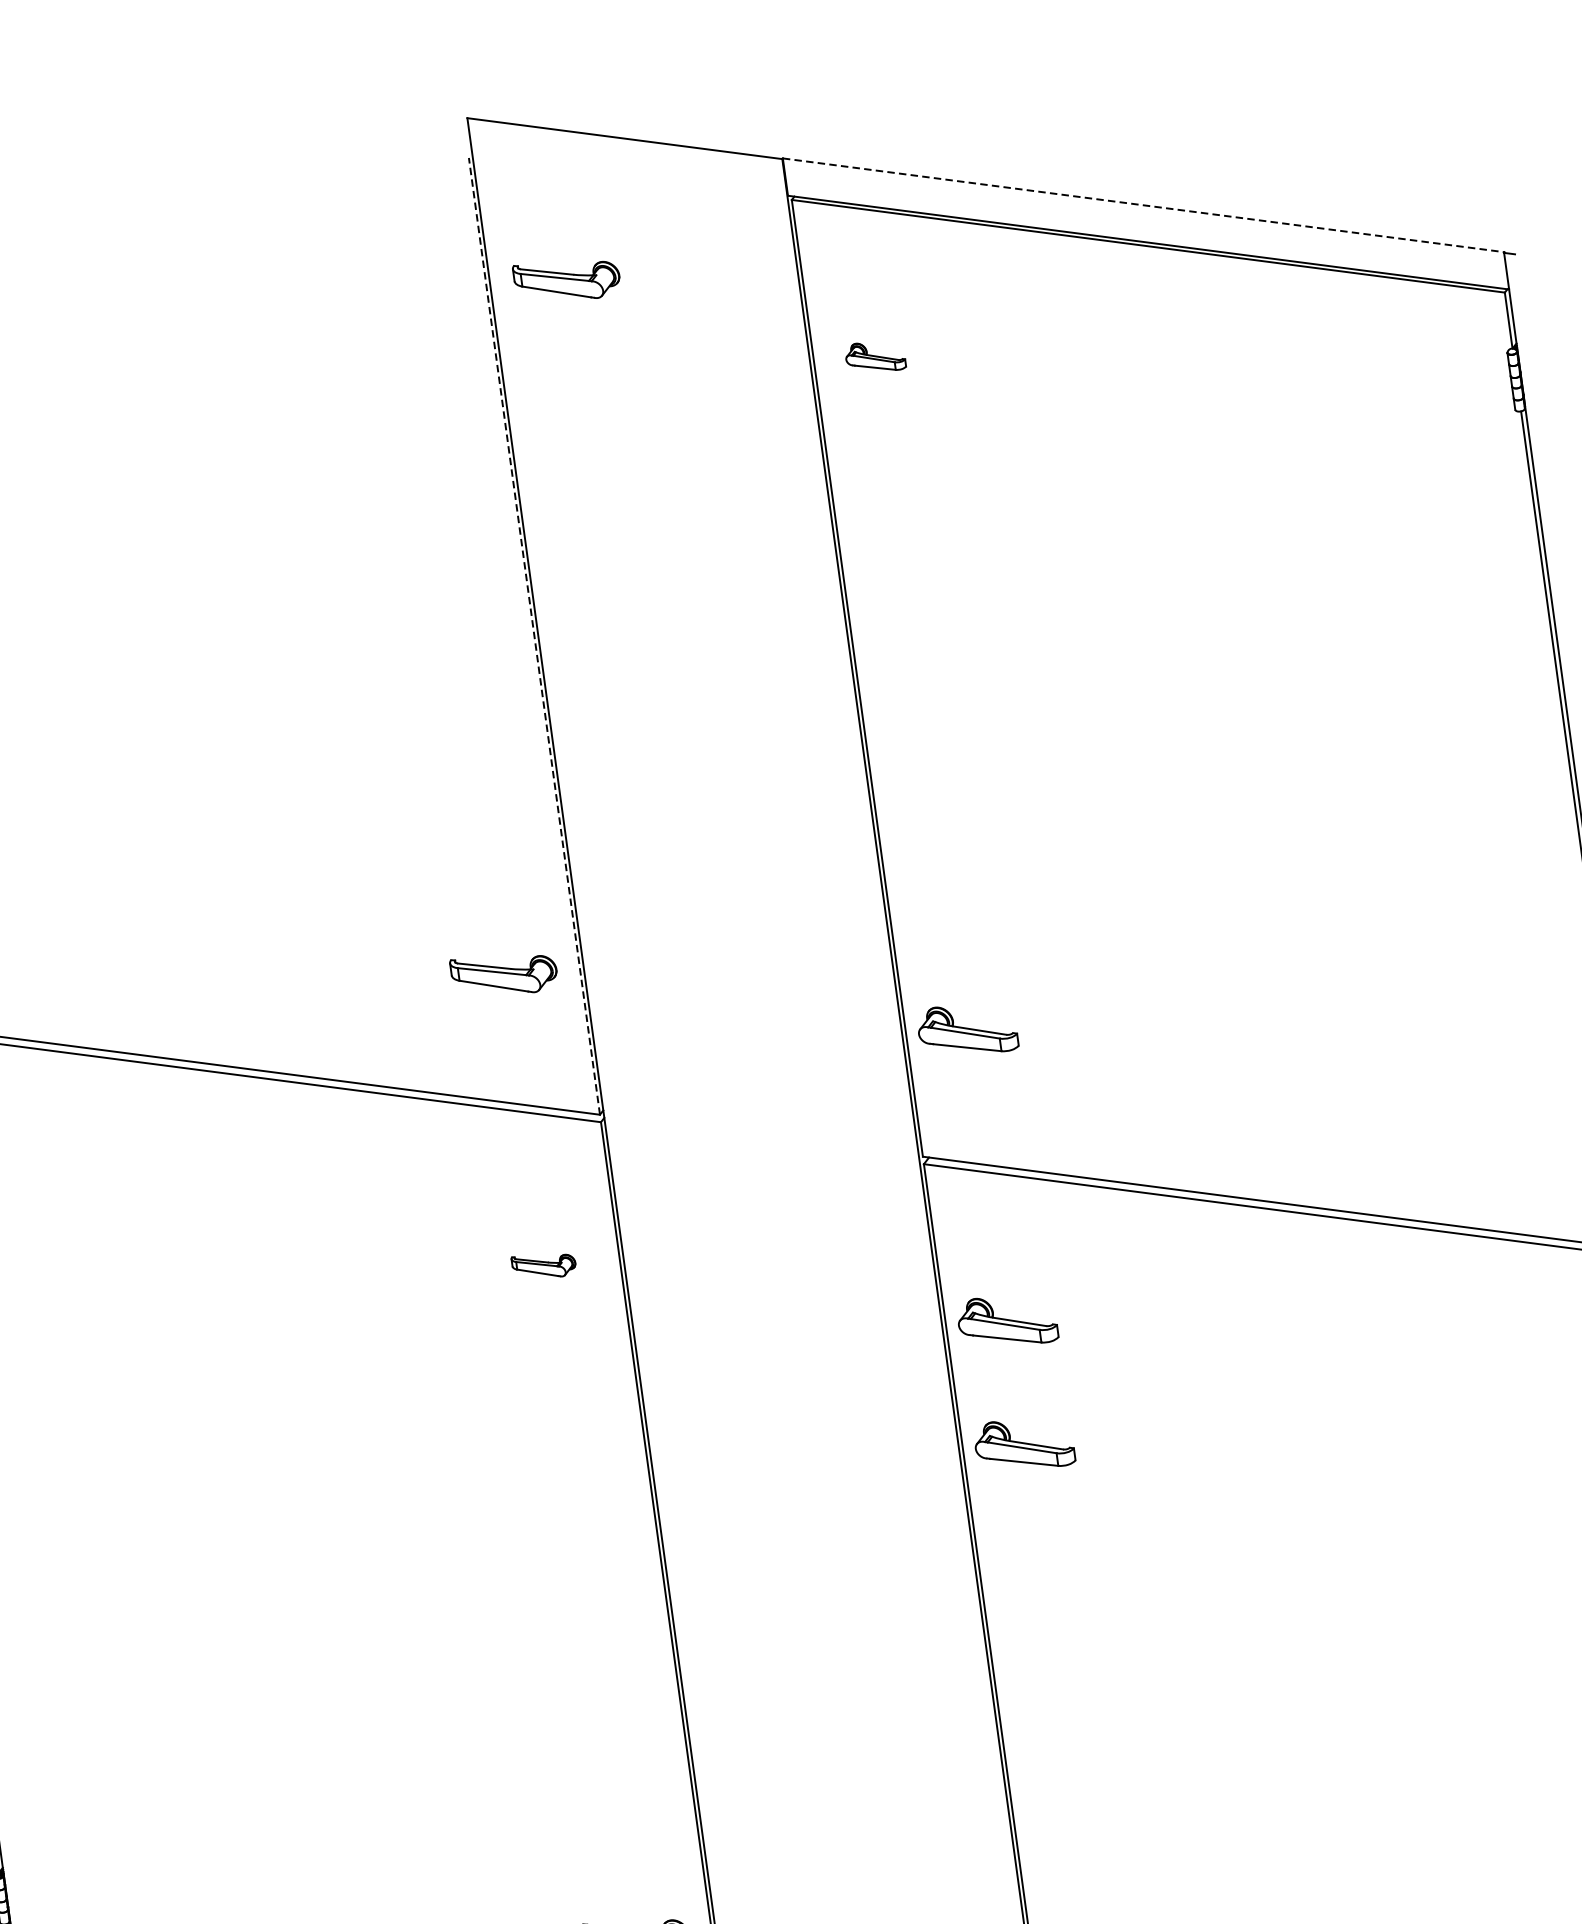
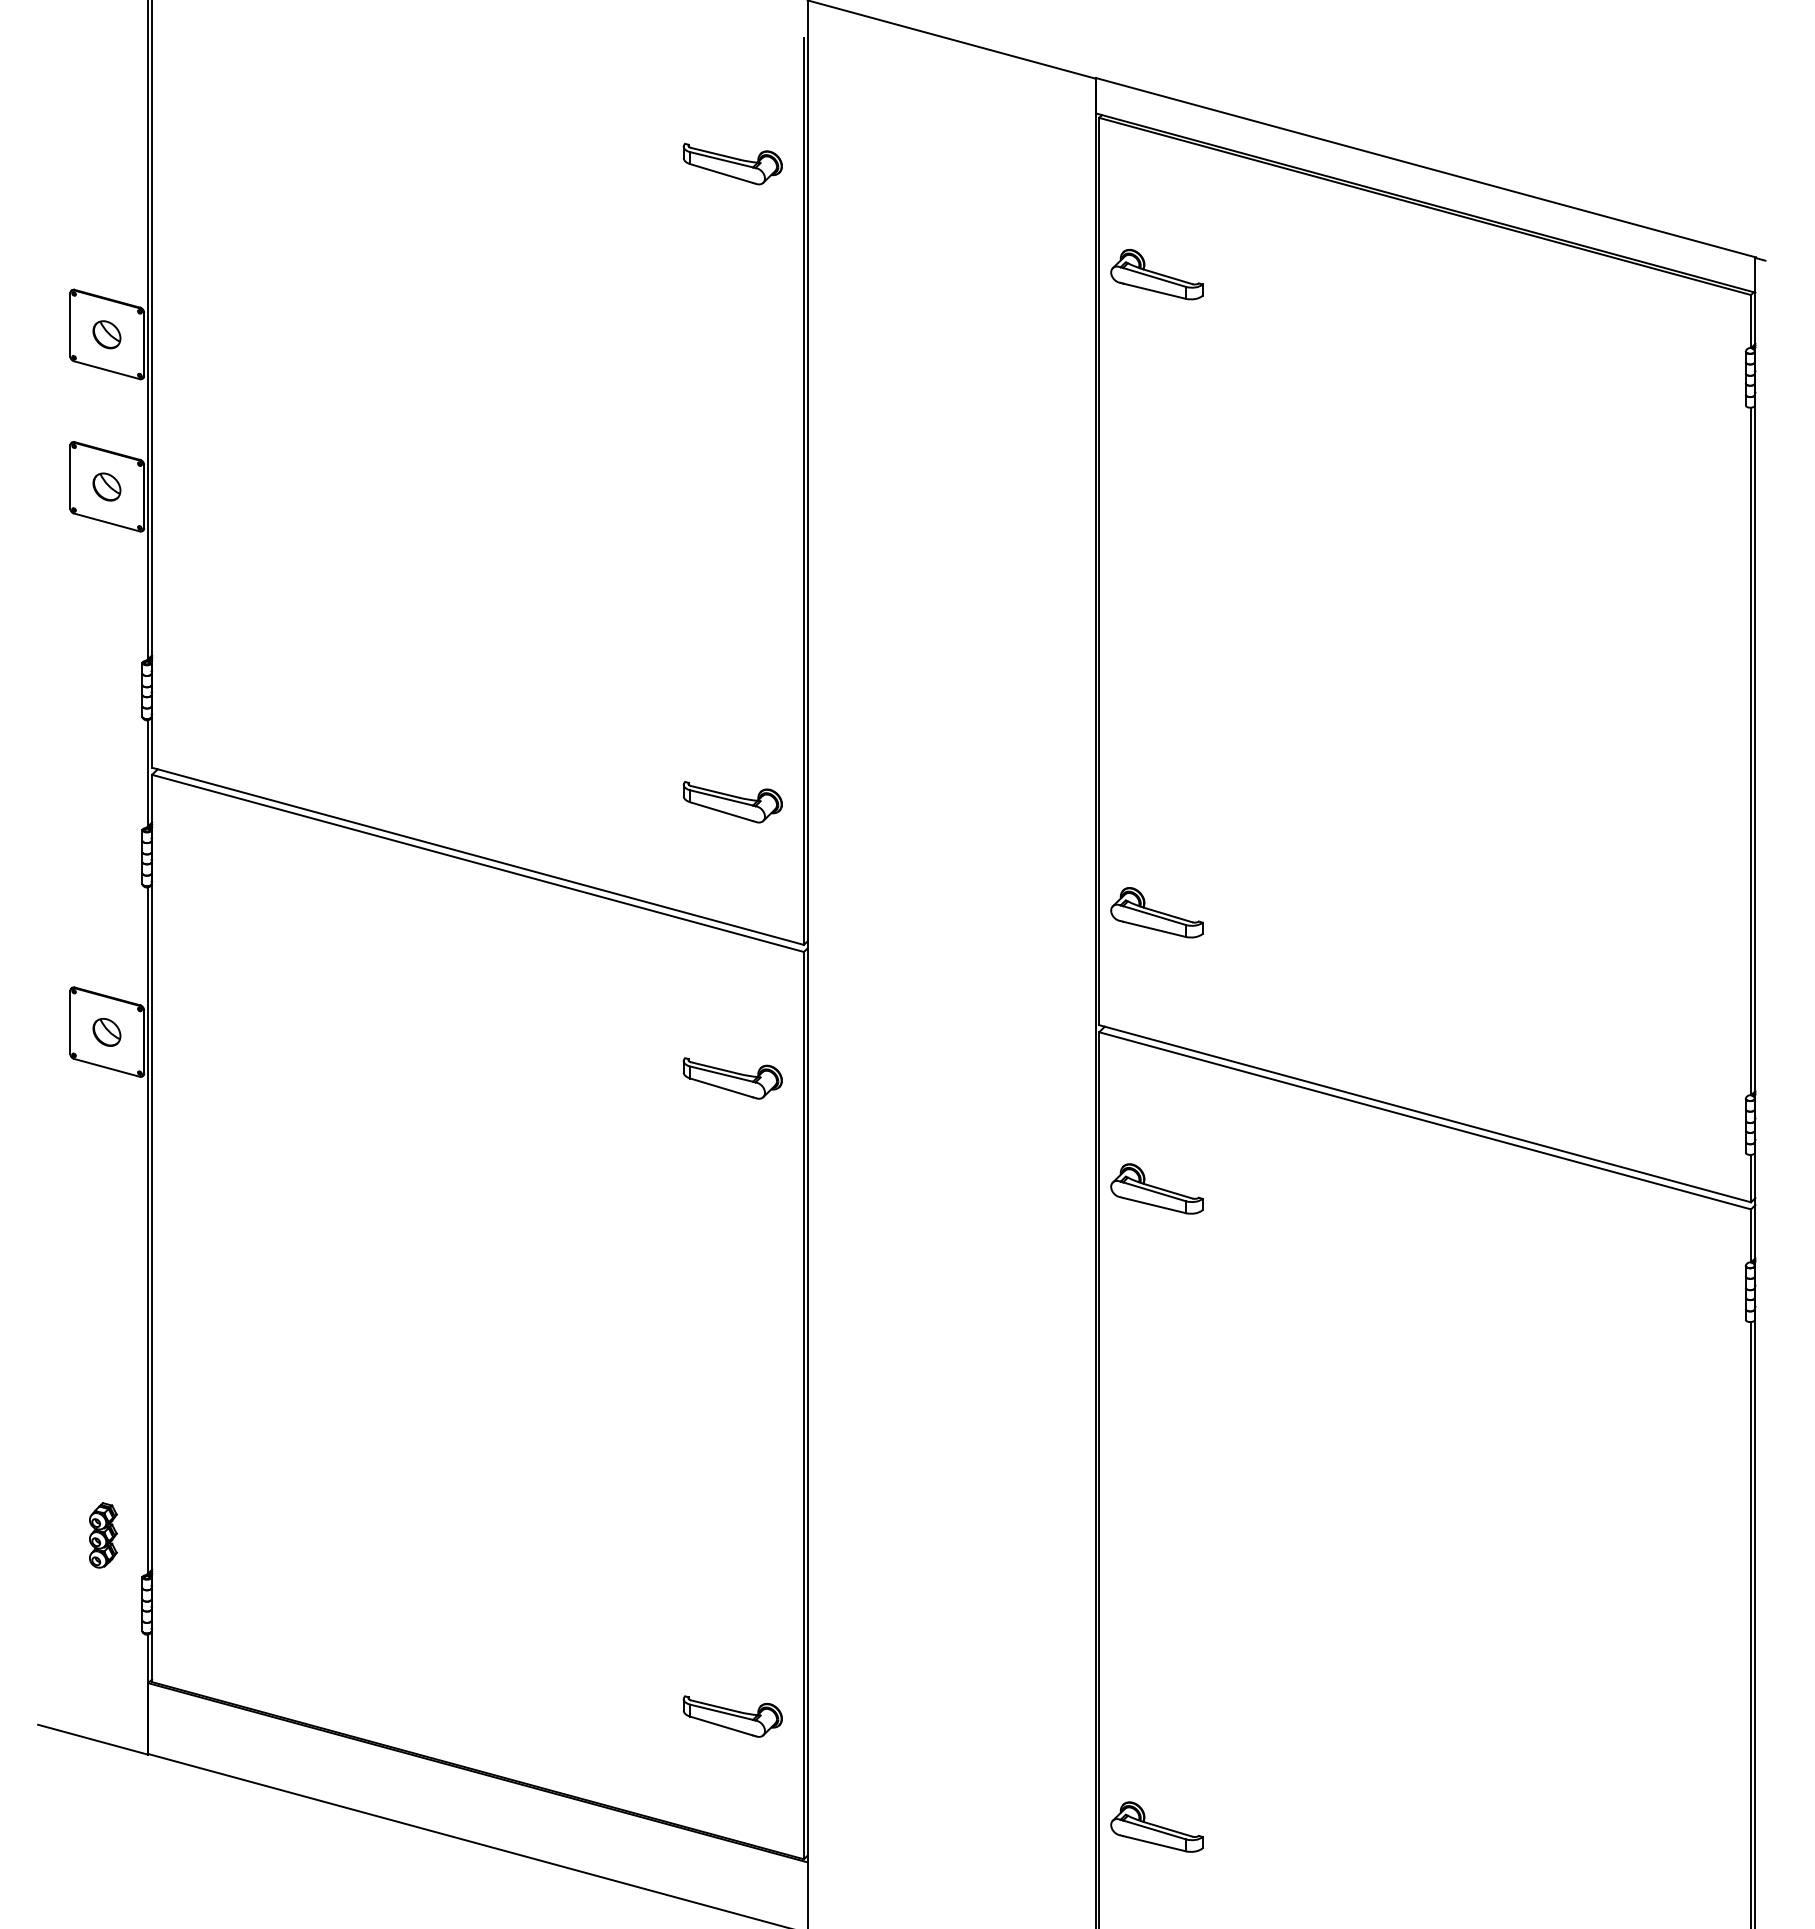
line: (1144, 204) -> (1426, 167), dashed -> solid
part: (566, 279) -> (732, 163), moved
part: (874, 356) -> (1156, 274), size x1.67
line: (533, 636) -> (803, 491), dashed -> solid
part: (543, 1265) -> (732, 1078), size x1.67
part: (1023, 1444) -> (1156, 1305), removed

